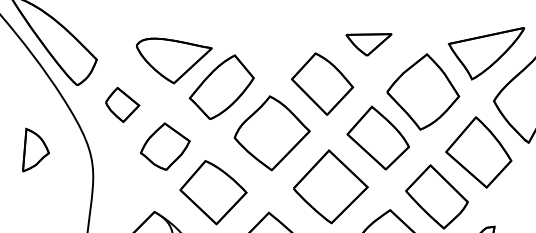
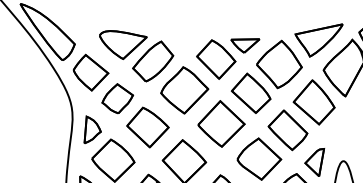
part: (369, 44) -> (245, 45), moved
part: (121, 104) -> (90, 72), size x1.67
part: (35, 149) -> (92, 129), moved

